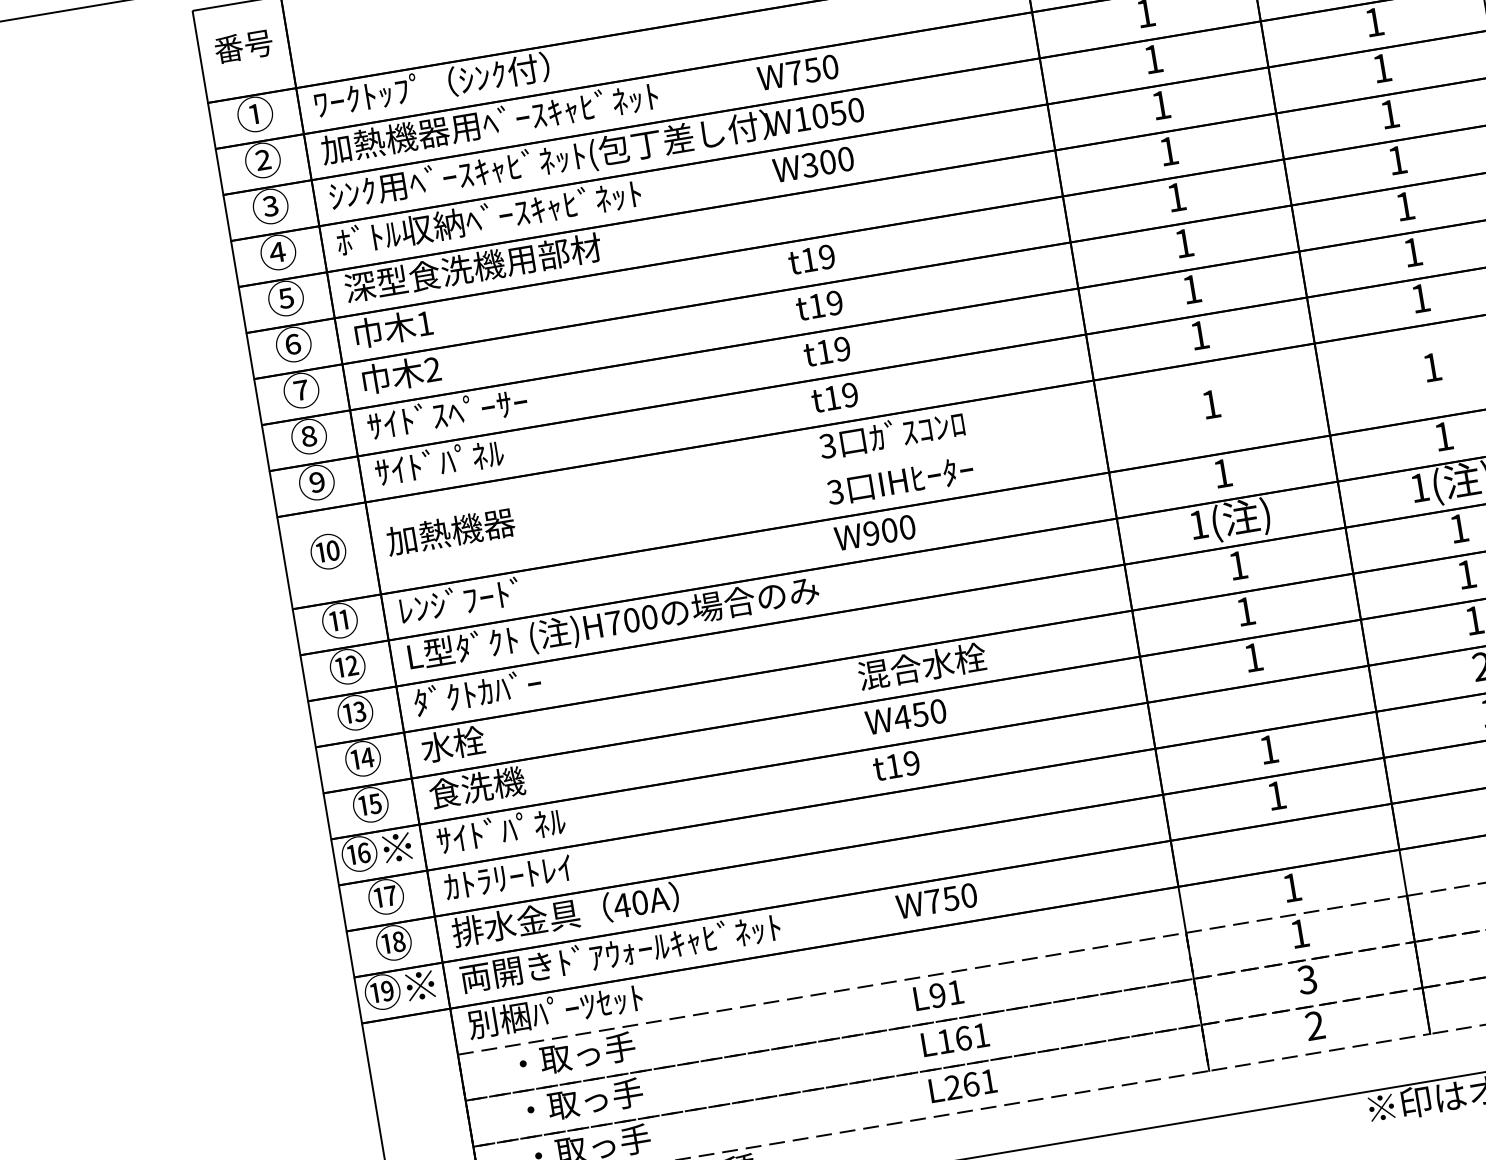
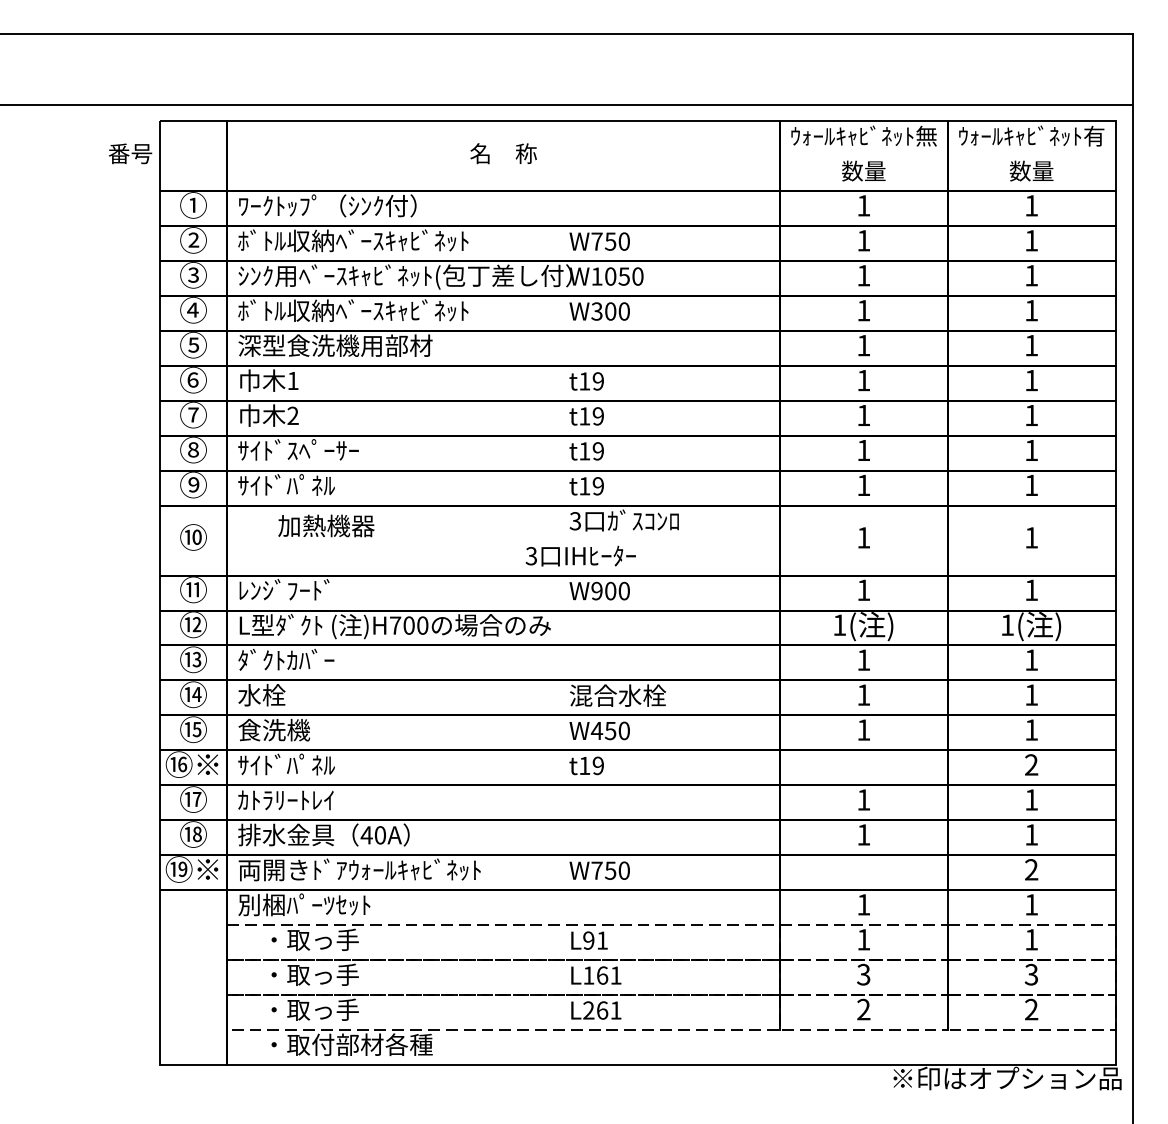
text: (243, 46) -> (130, 153), moved
text: (489, 122) -> (365, 240), 加熱機器用ﾍﾞｰｽｷｬﾋﾞﾈｯﾄ -> ﾎﾞﾄﾙ収納ﾍﾞｰｽｷｬﾋﾞﾈｯﾄ
text: (899, 480) -> (580, 555), moved
text: (450, 531) -> (326, 525), moved

